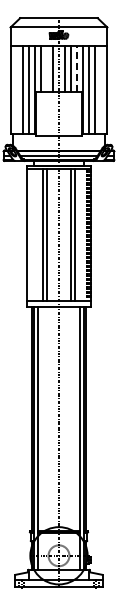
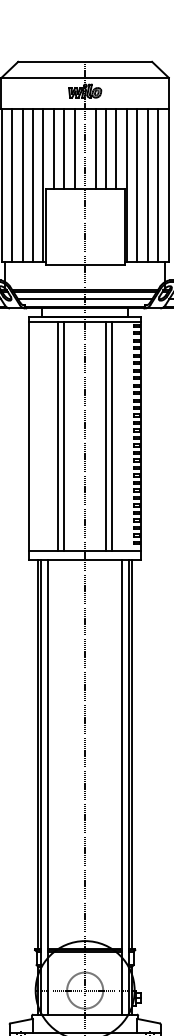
line: (46, 68) -> (63, 148), added
line: (77, 68) -> (117, 148), dashed -> solid
line: (16, 89) -> (11, 185), added
line: (101, 89) -> (158, 185), added

